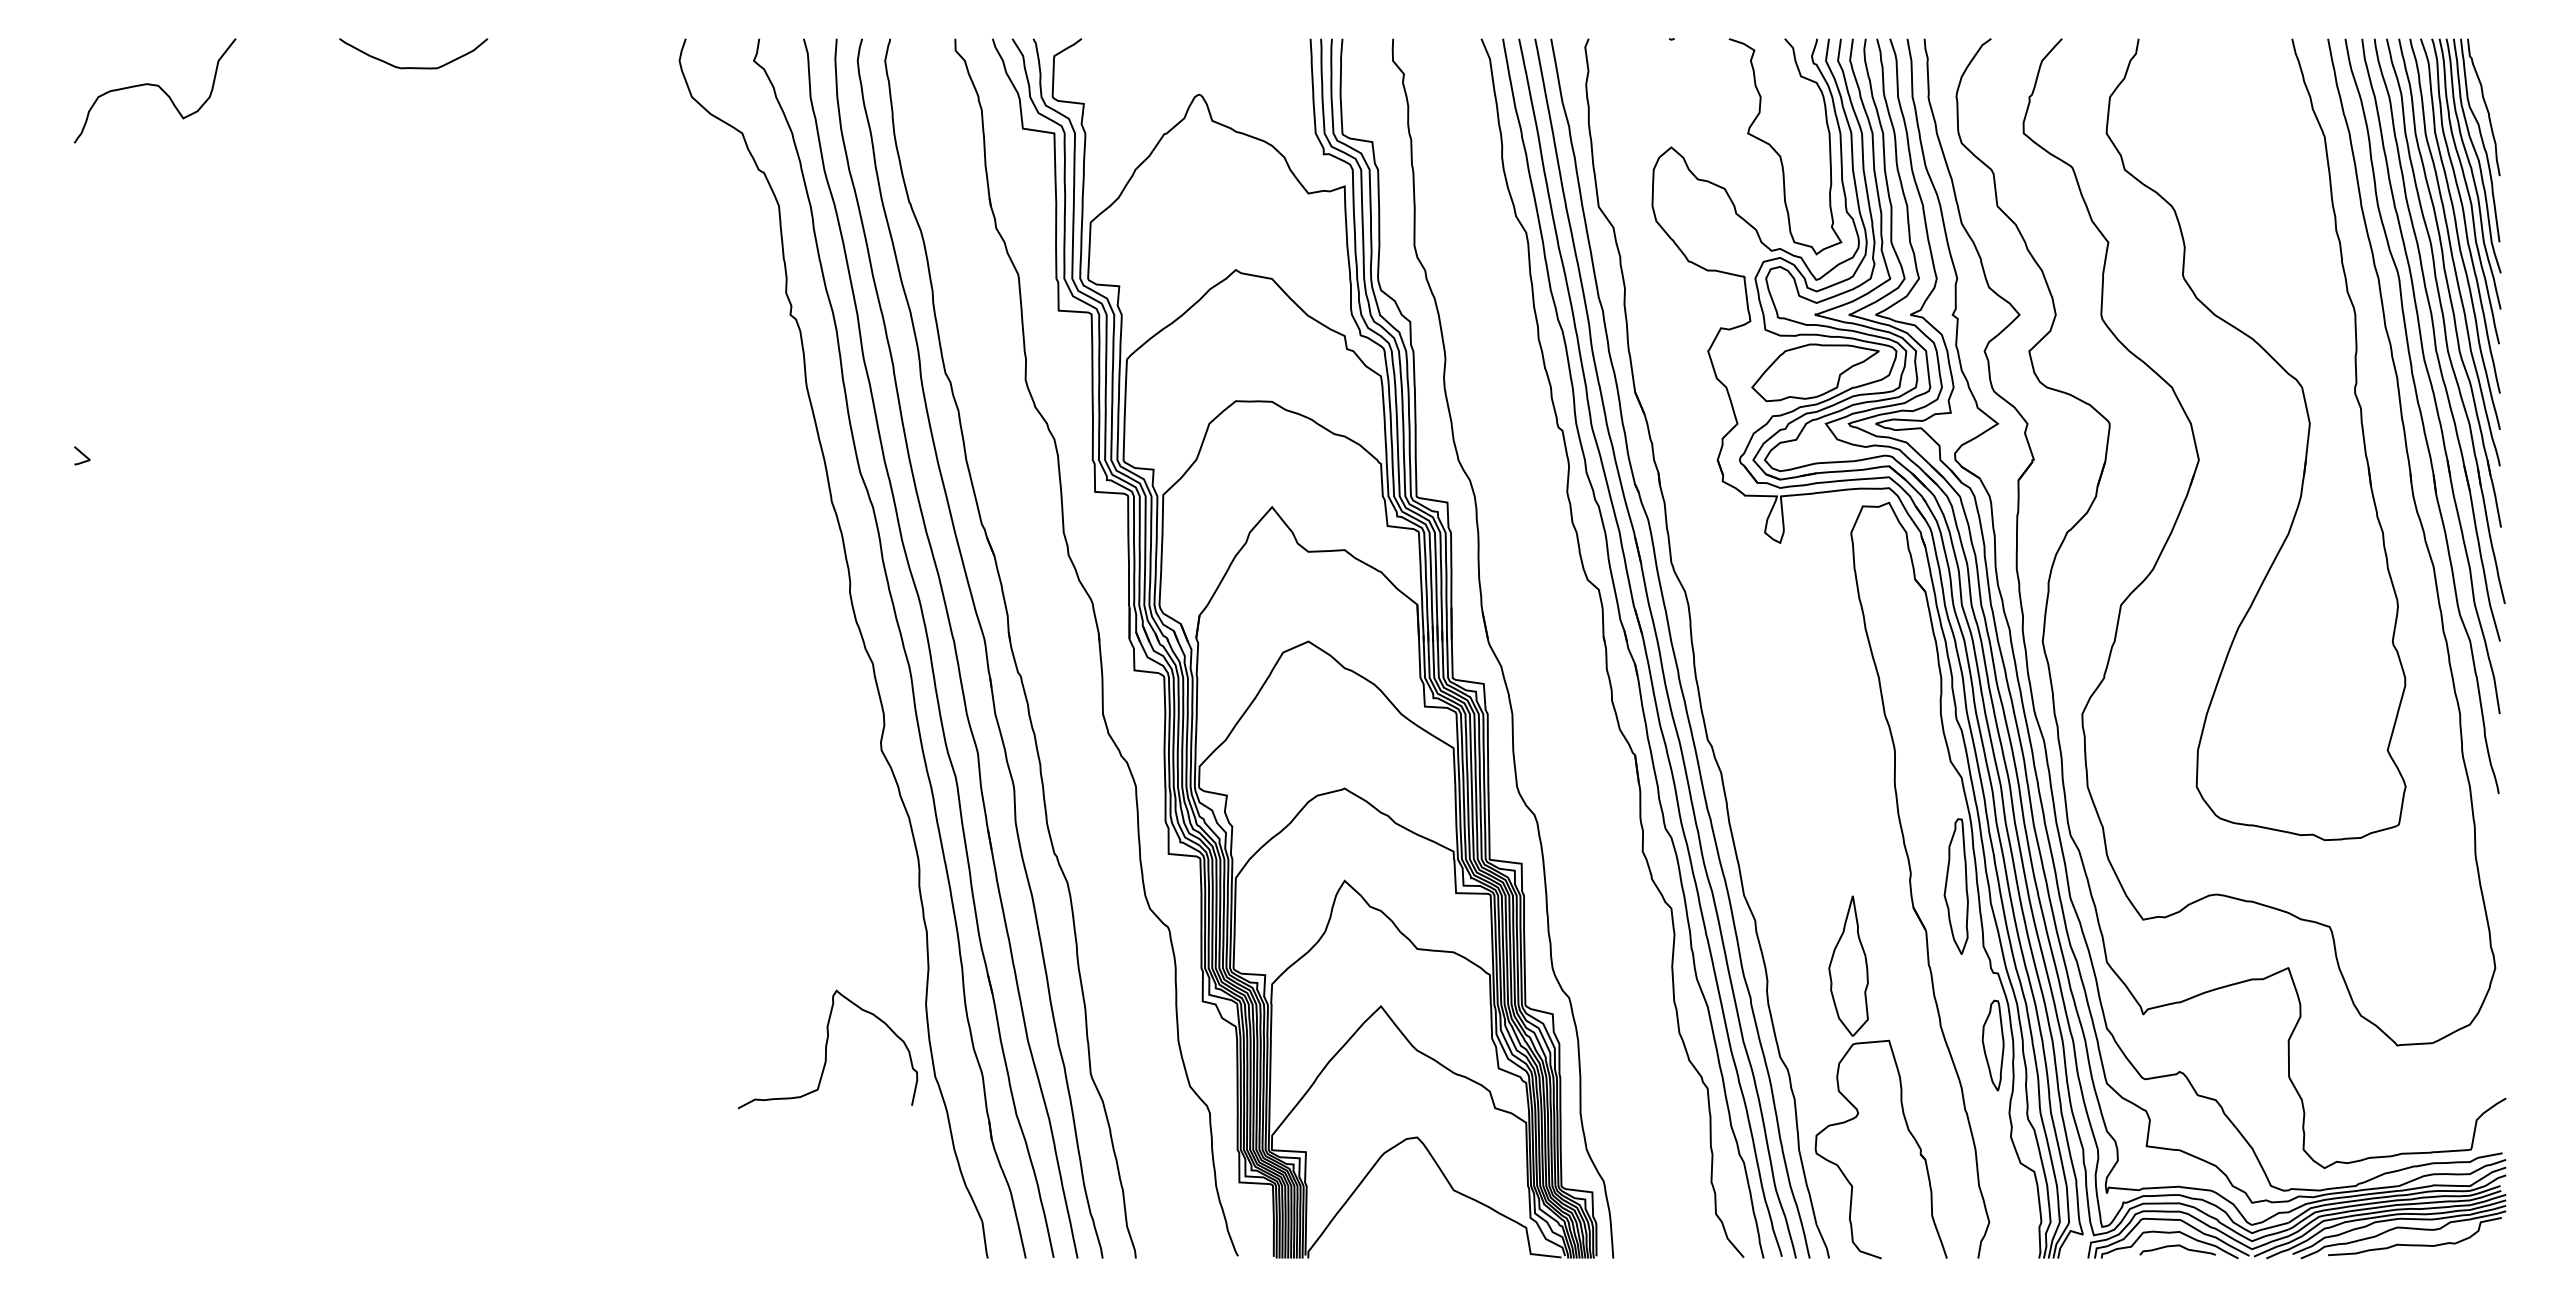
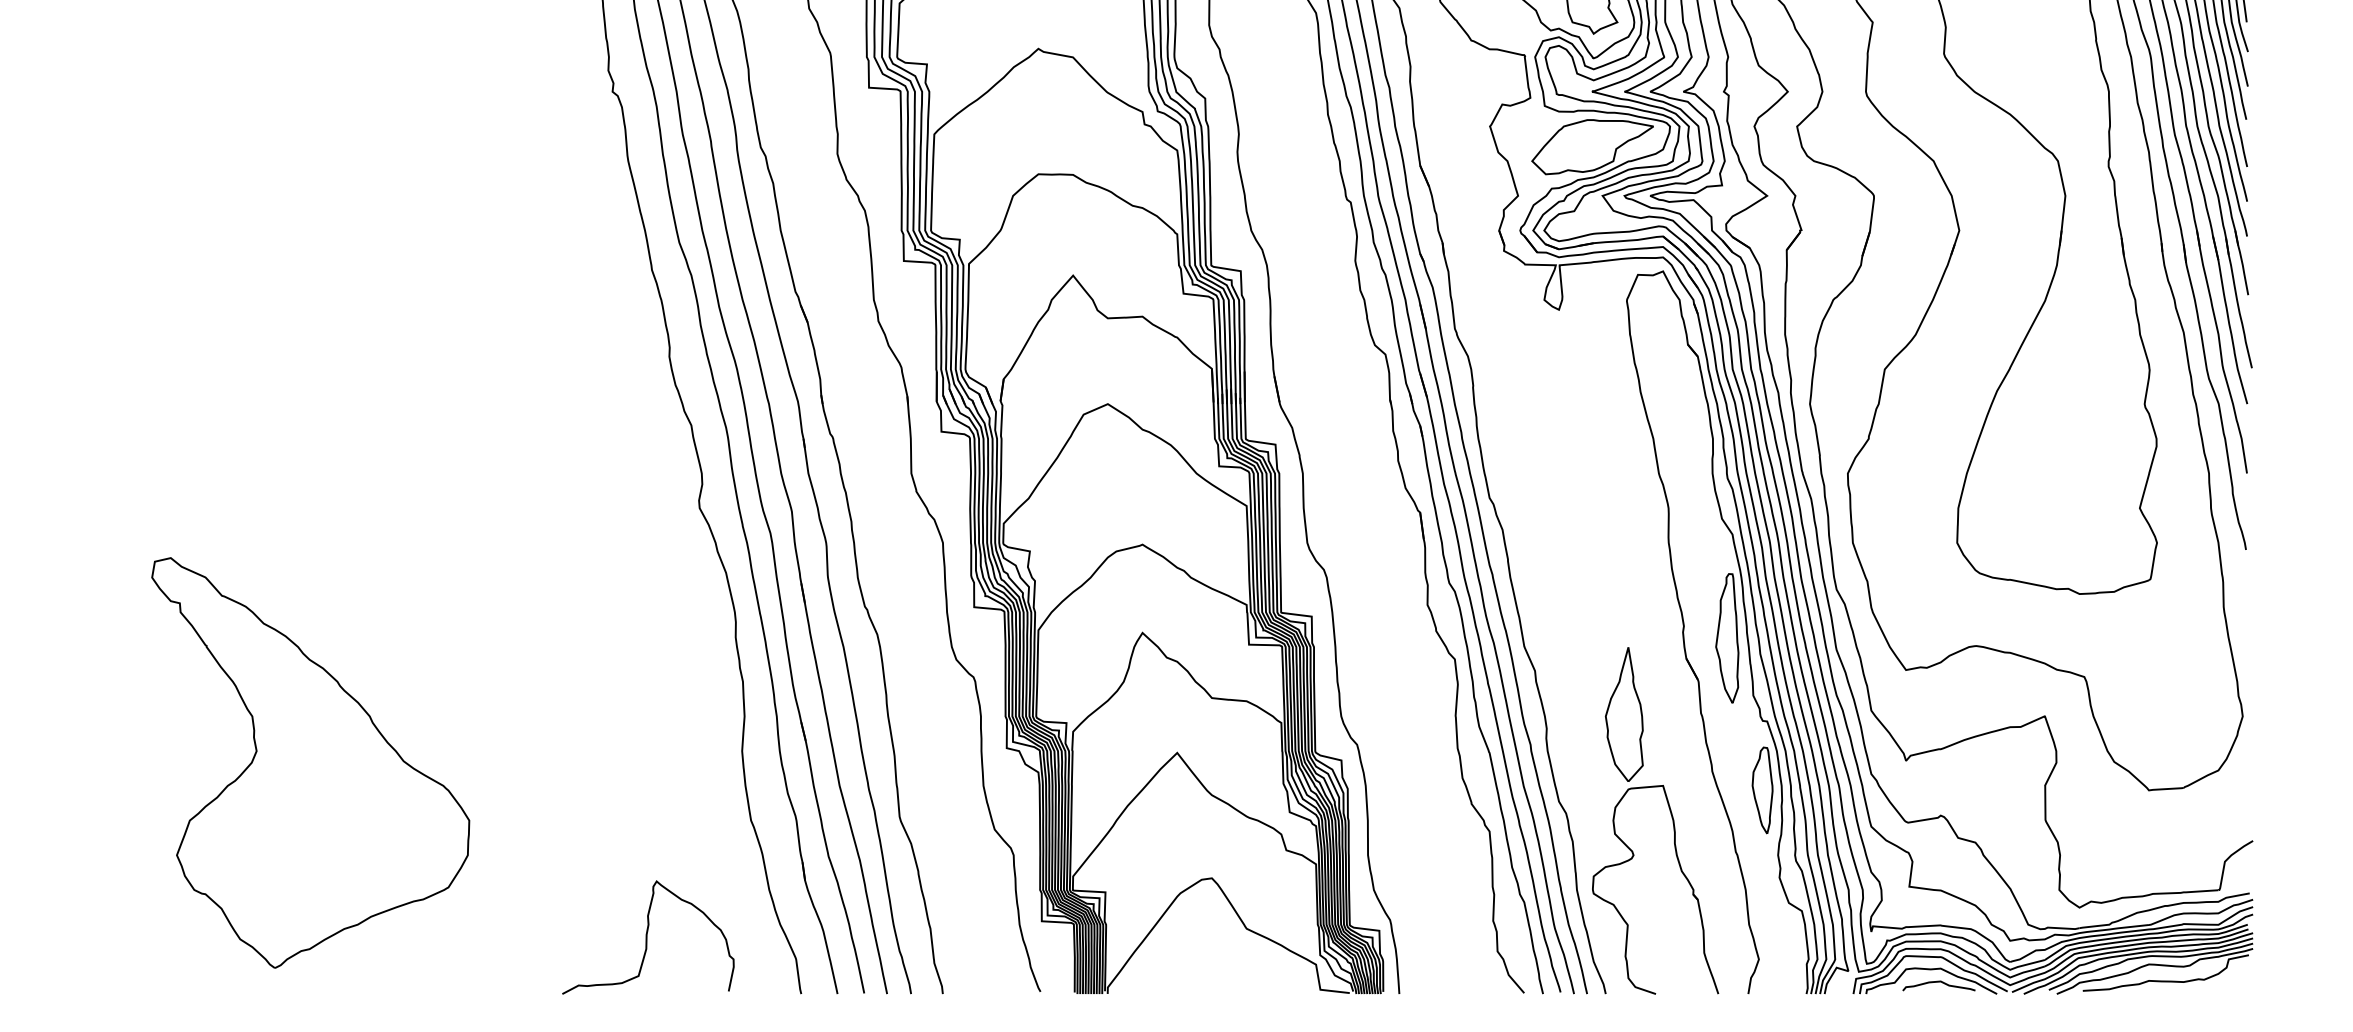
part: (474, 1016) -> (310, 762), added
curve: (826, 1049) -> (647, 937), moved

